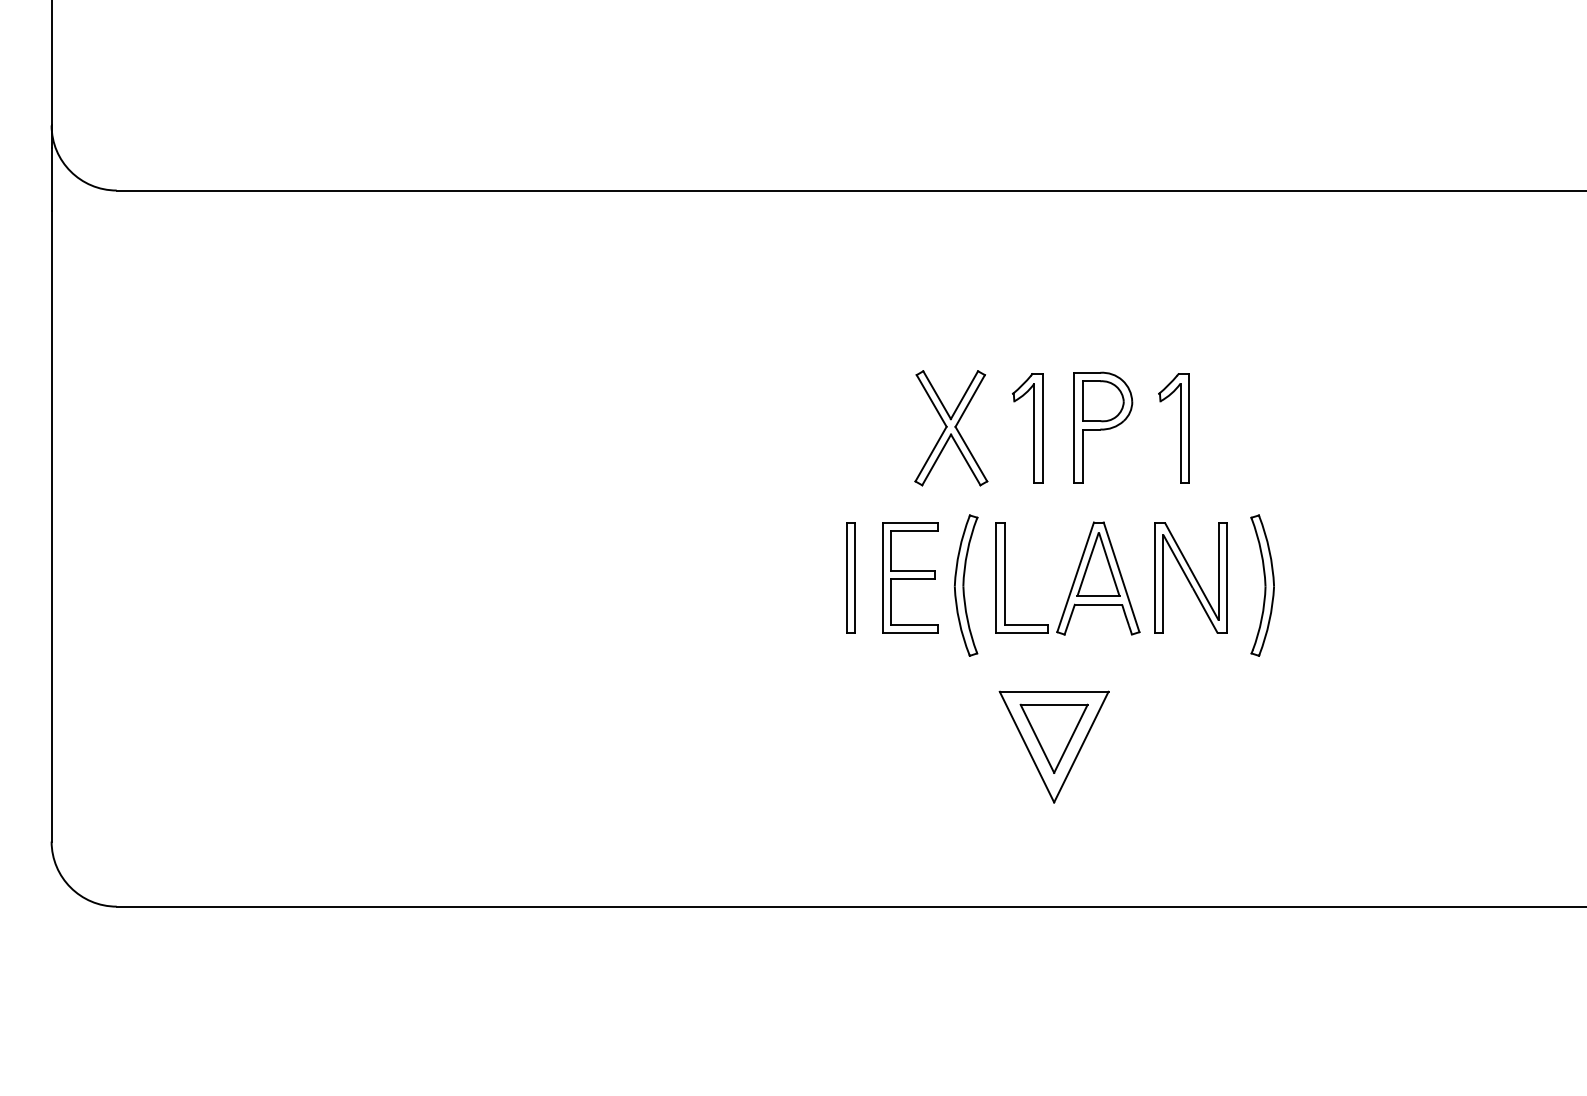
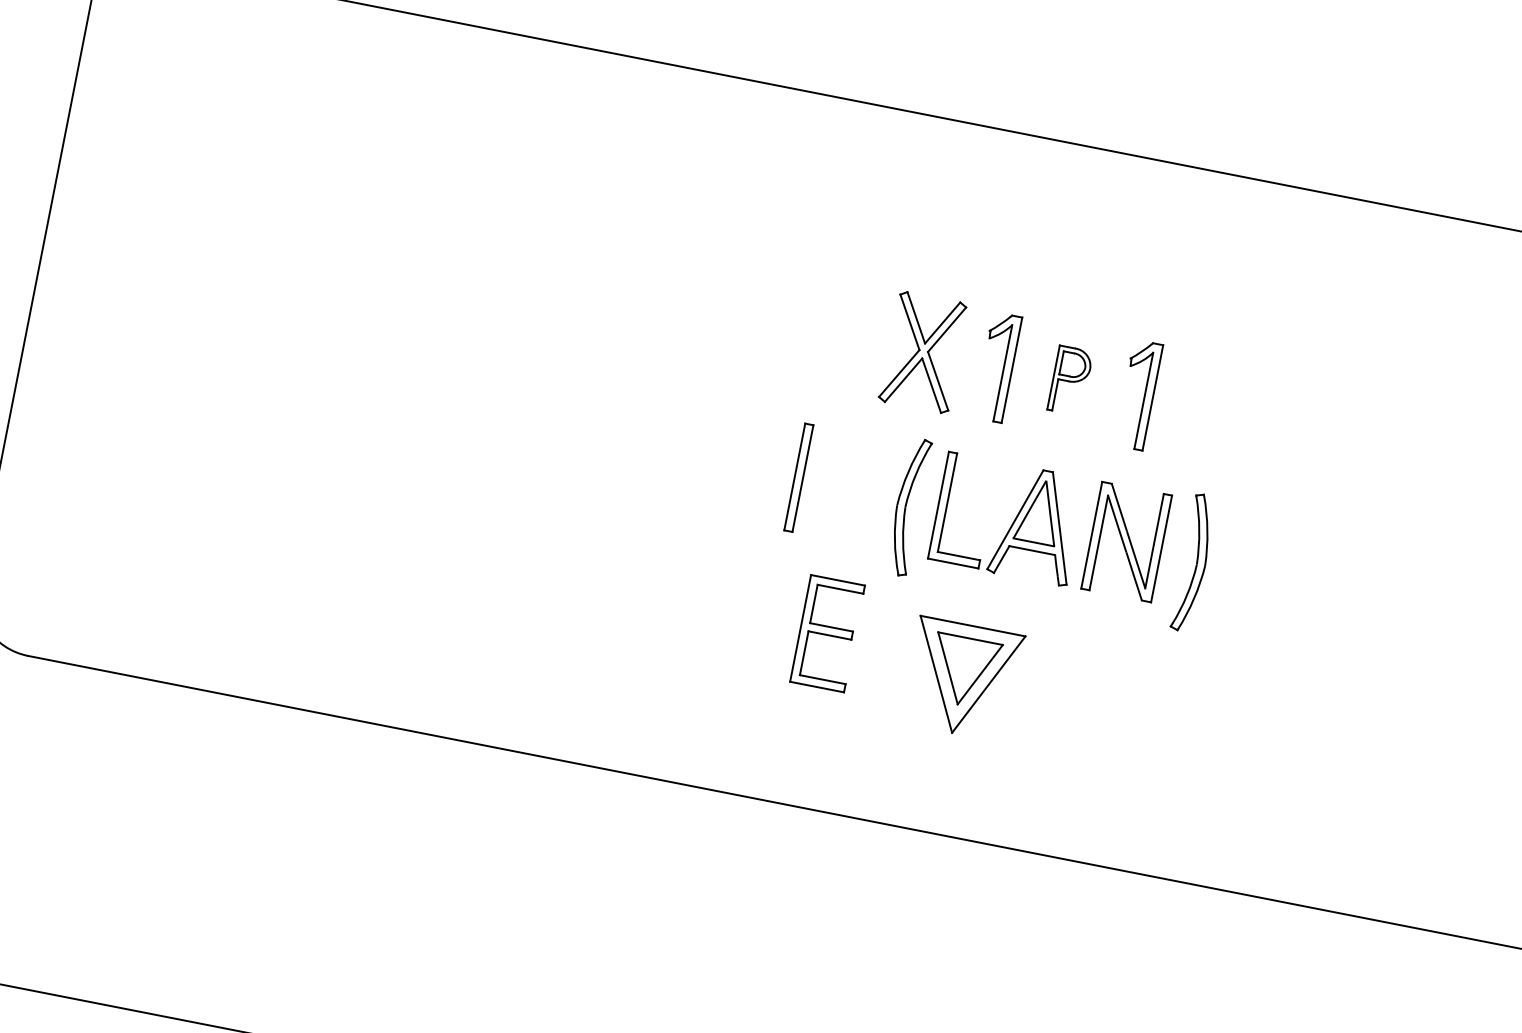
part: (1103, 427) -> (1070, 380), size x0.6
part: (910, 577) -> (827, 633), moved

